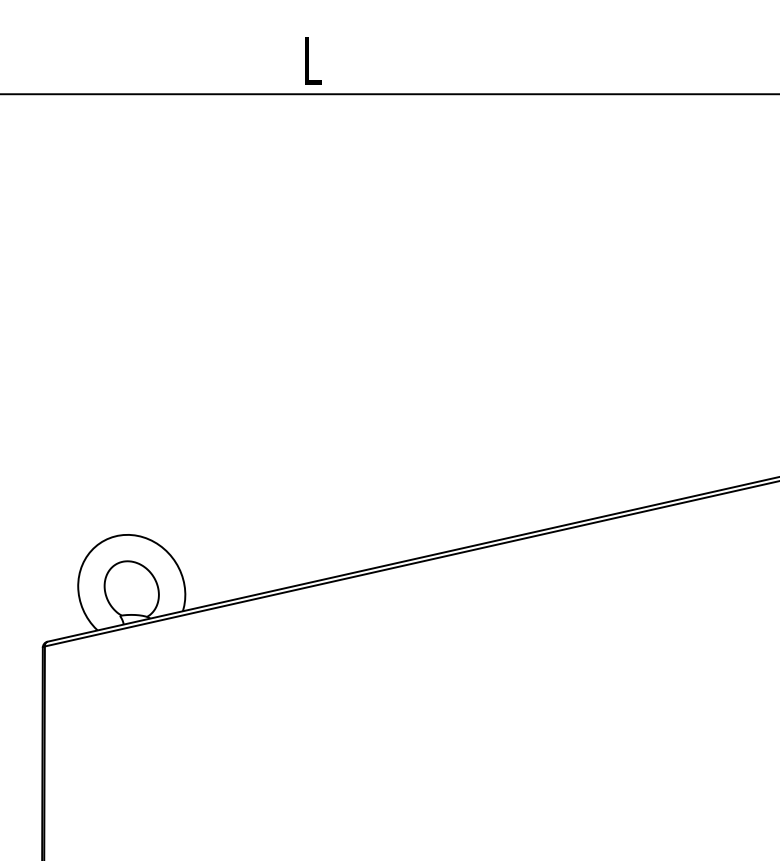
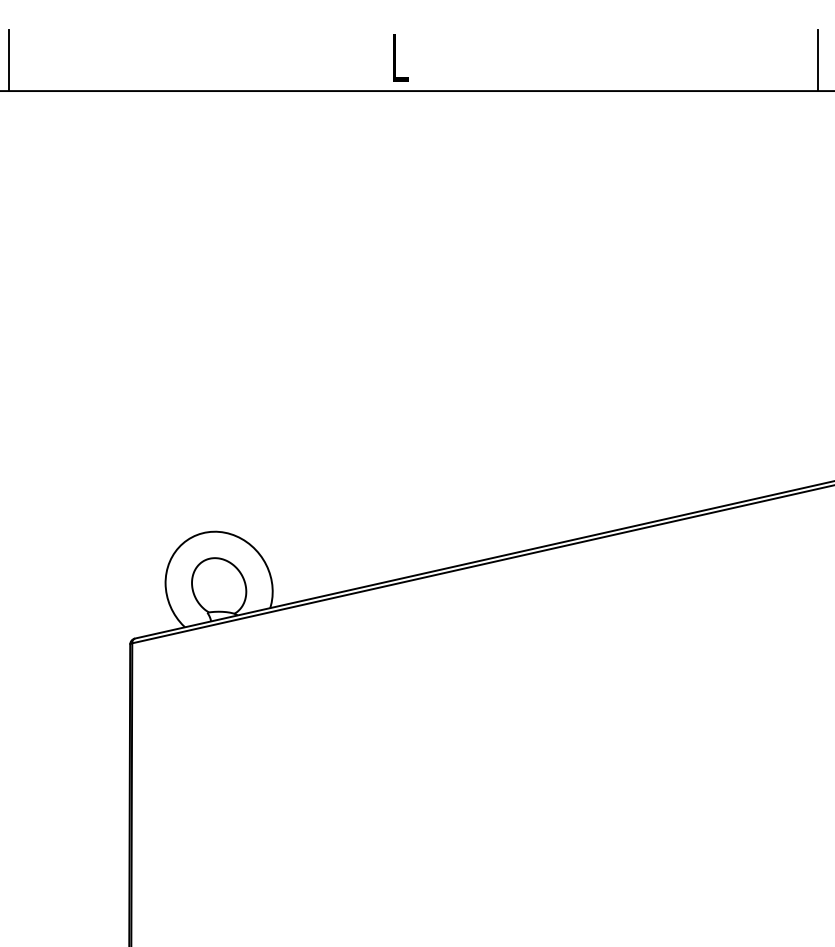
line: (731, 63) -> (818, 60), added

